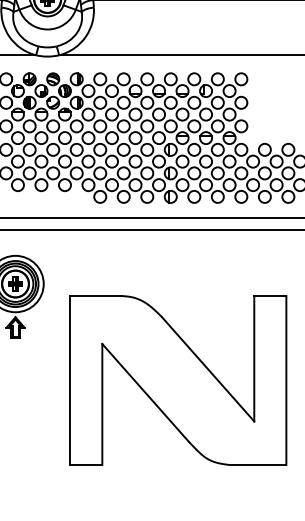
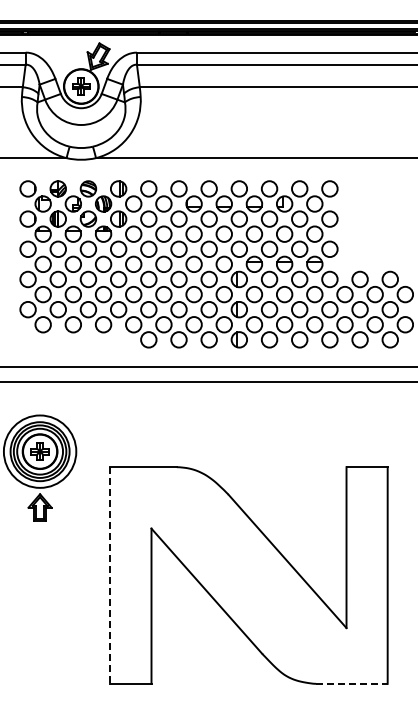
line: (70, 381) -> (110, 576), solid -> dashed
line: (258, 464) -> (351, 683), solid -> dashed

